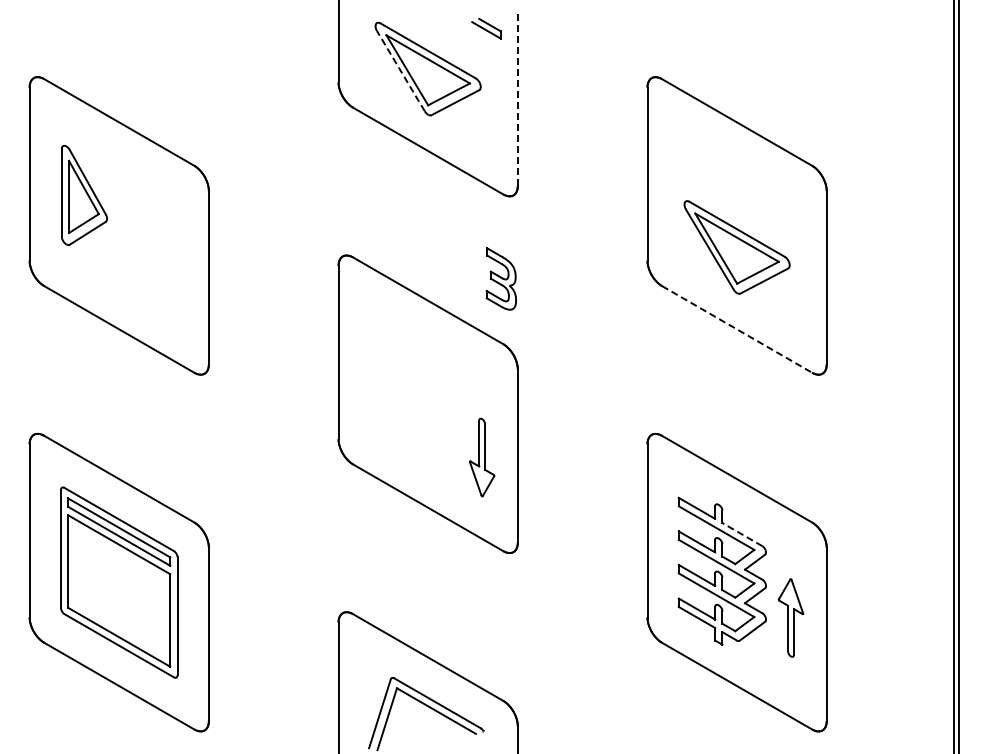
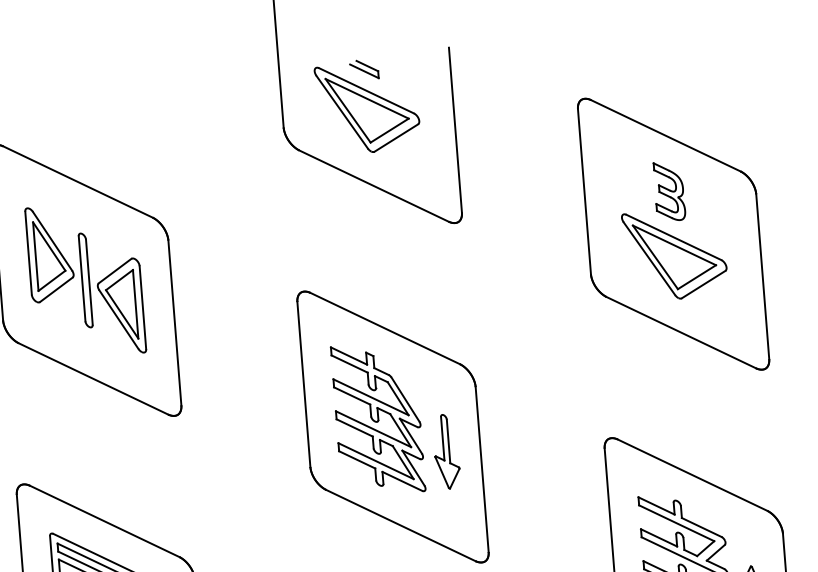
part: (486, 28) -> (364, 69), moved
line: (400, 71) -> (341, 112), dashed -> solid
line: (517, 99) -> (455, 130), dashed -> solid
part: (145, 240) -> (111, 292), added
part: (500, 278) -> (668, 191), moved
line: (737, 329) -> (681, 332), dashed -> solid
part: (412, 394) -> (377, 418), added
part: (482, 457) -> (446, 451), moved
line: (741, 534) -> (700, 527), dashed -> solid

